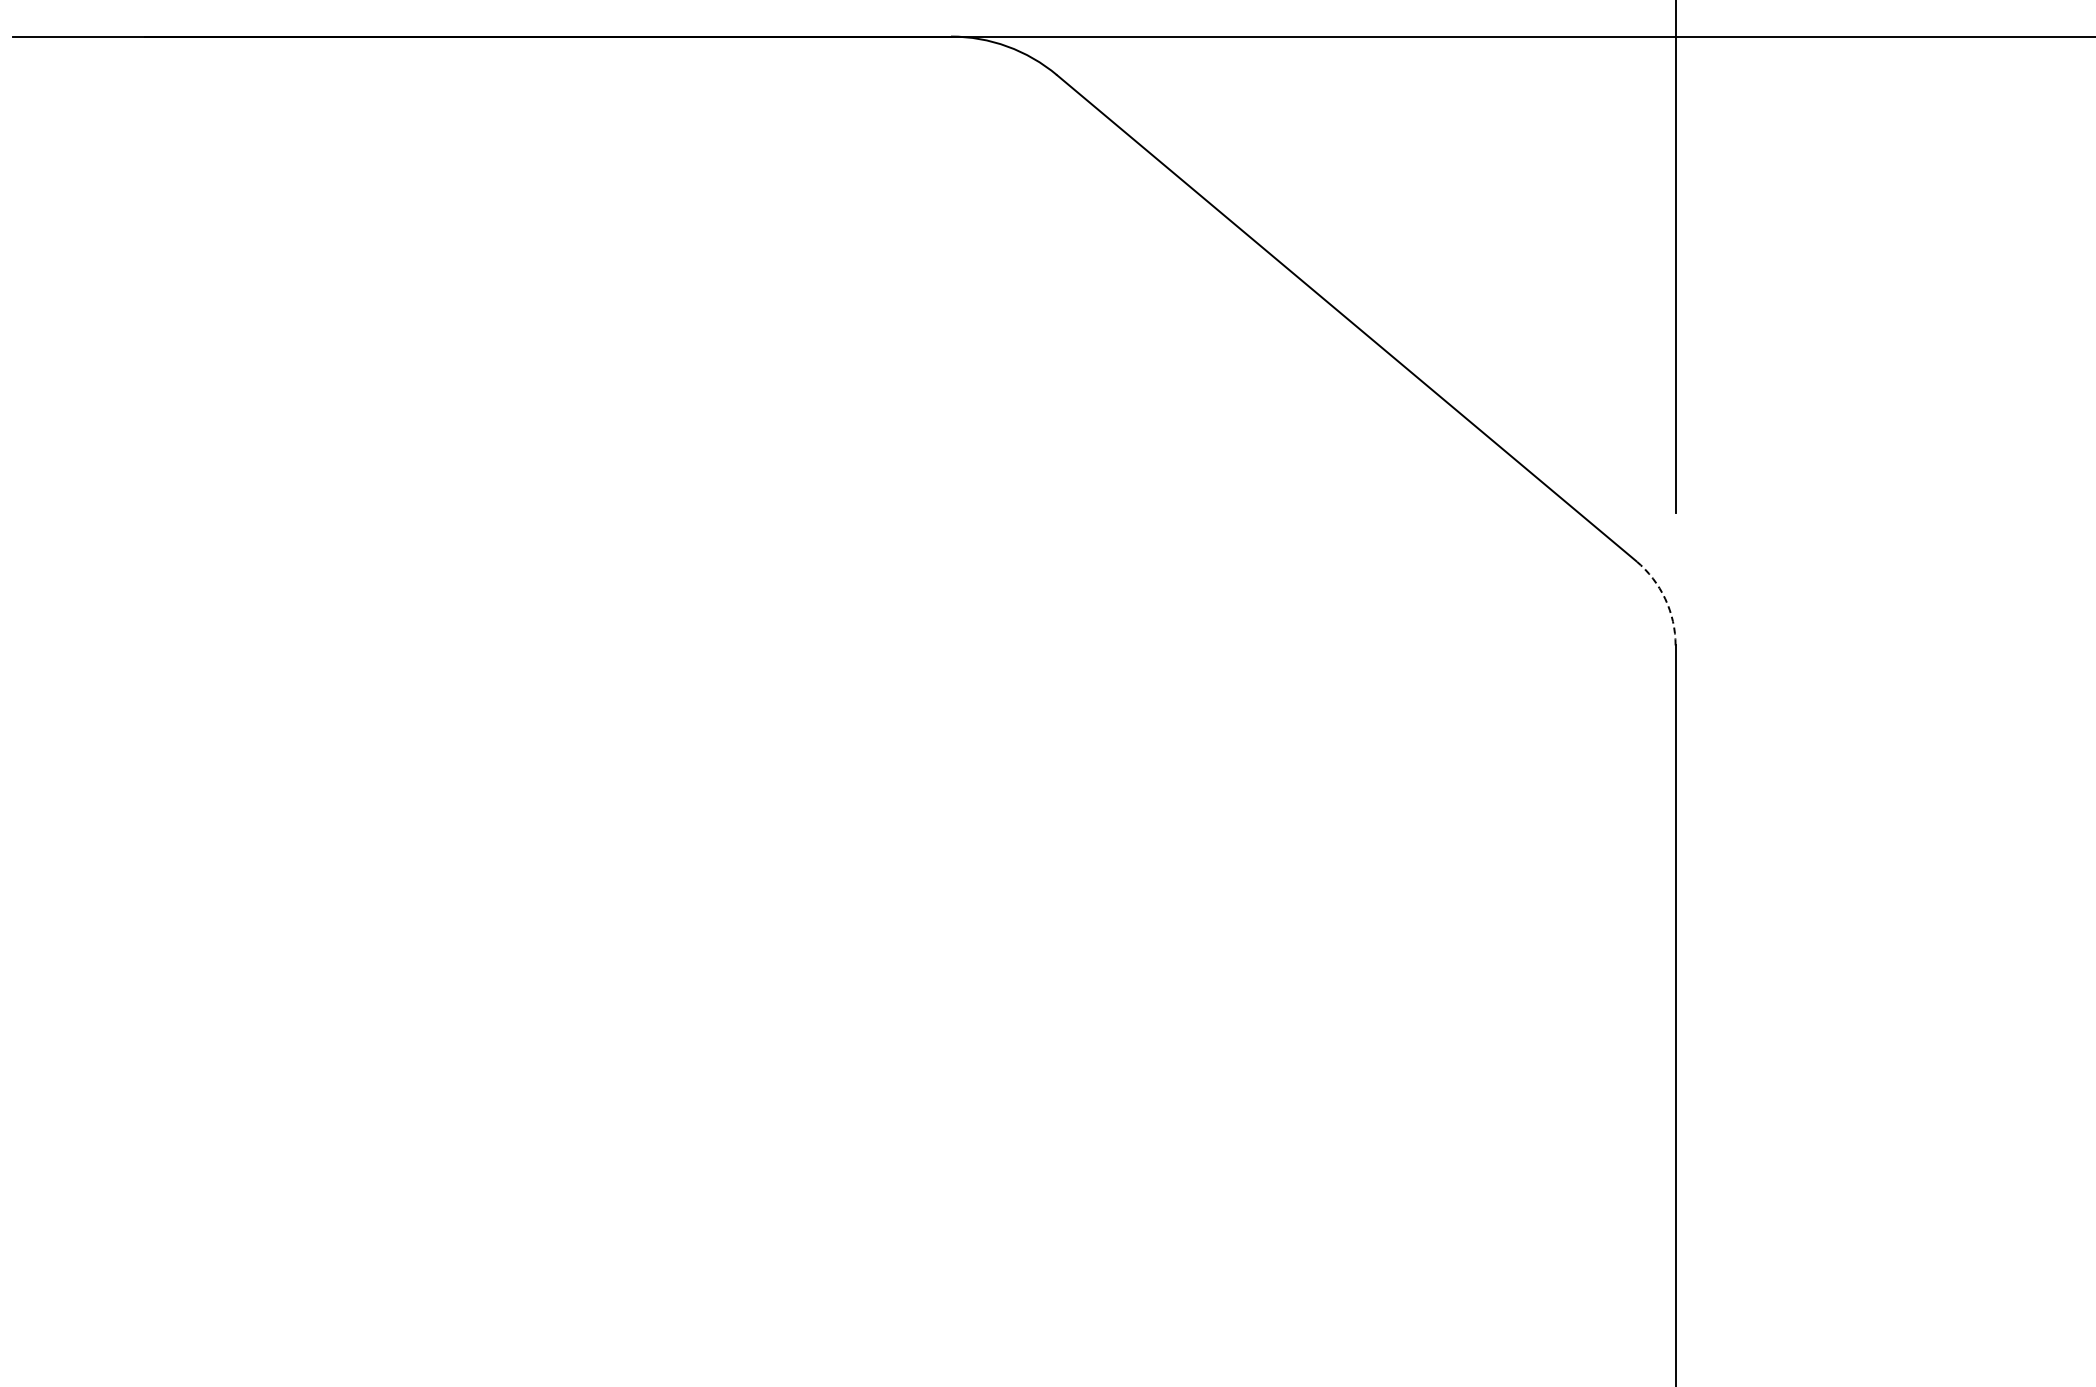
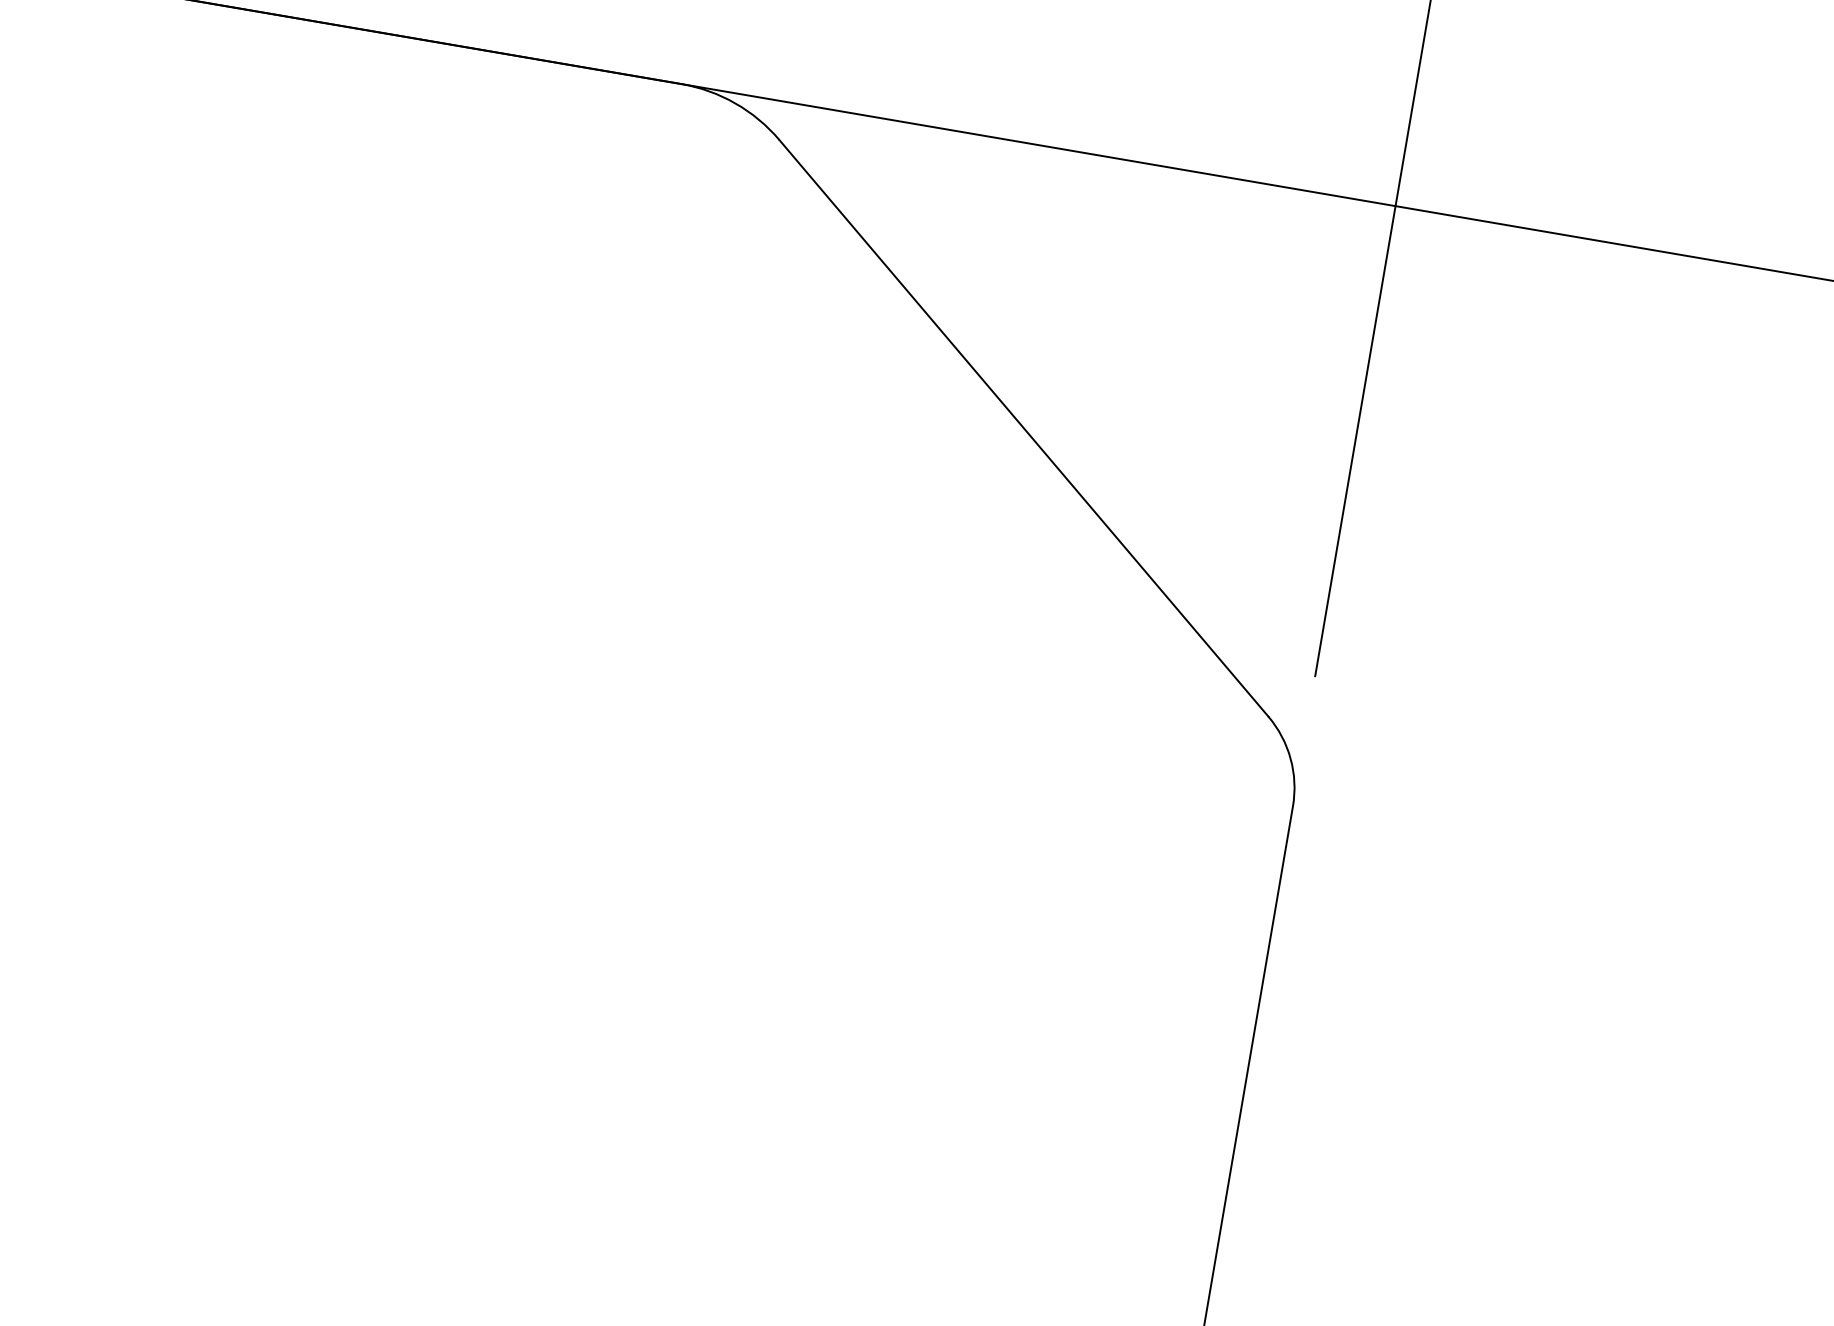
arc: (1665, 598) -> (1290, 758), dashed -> solid

